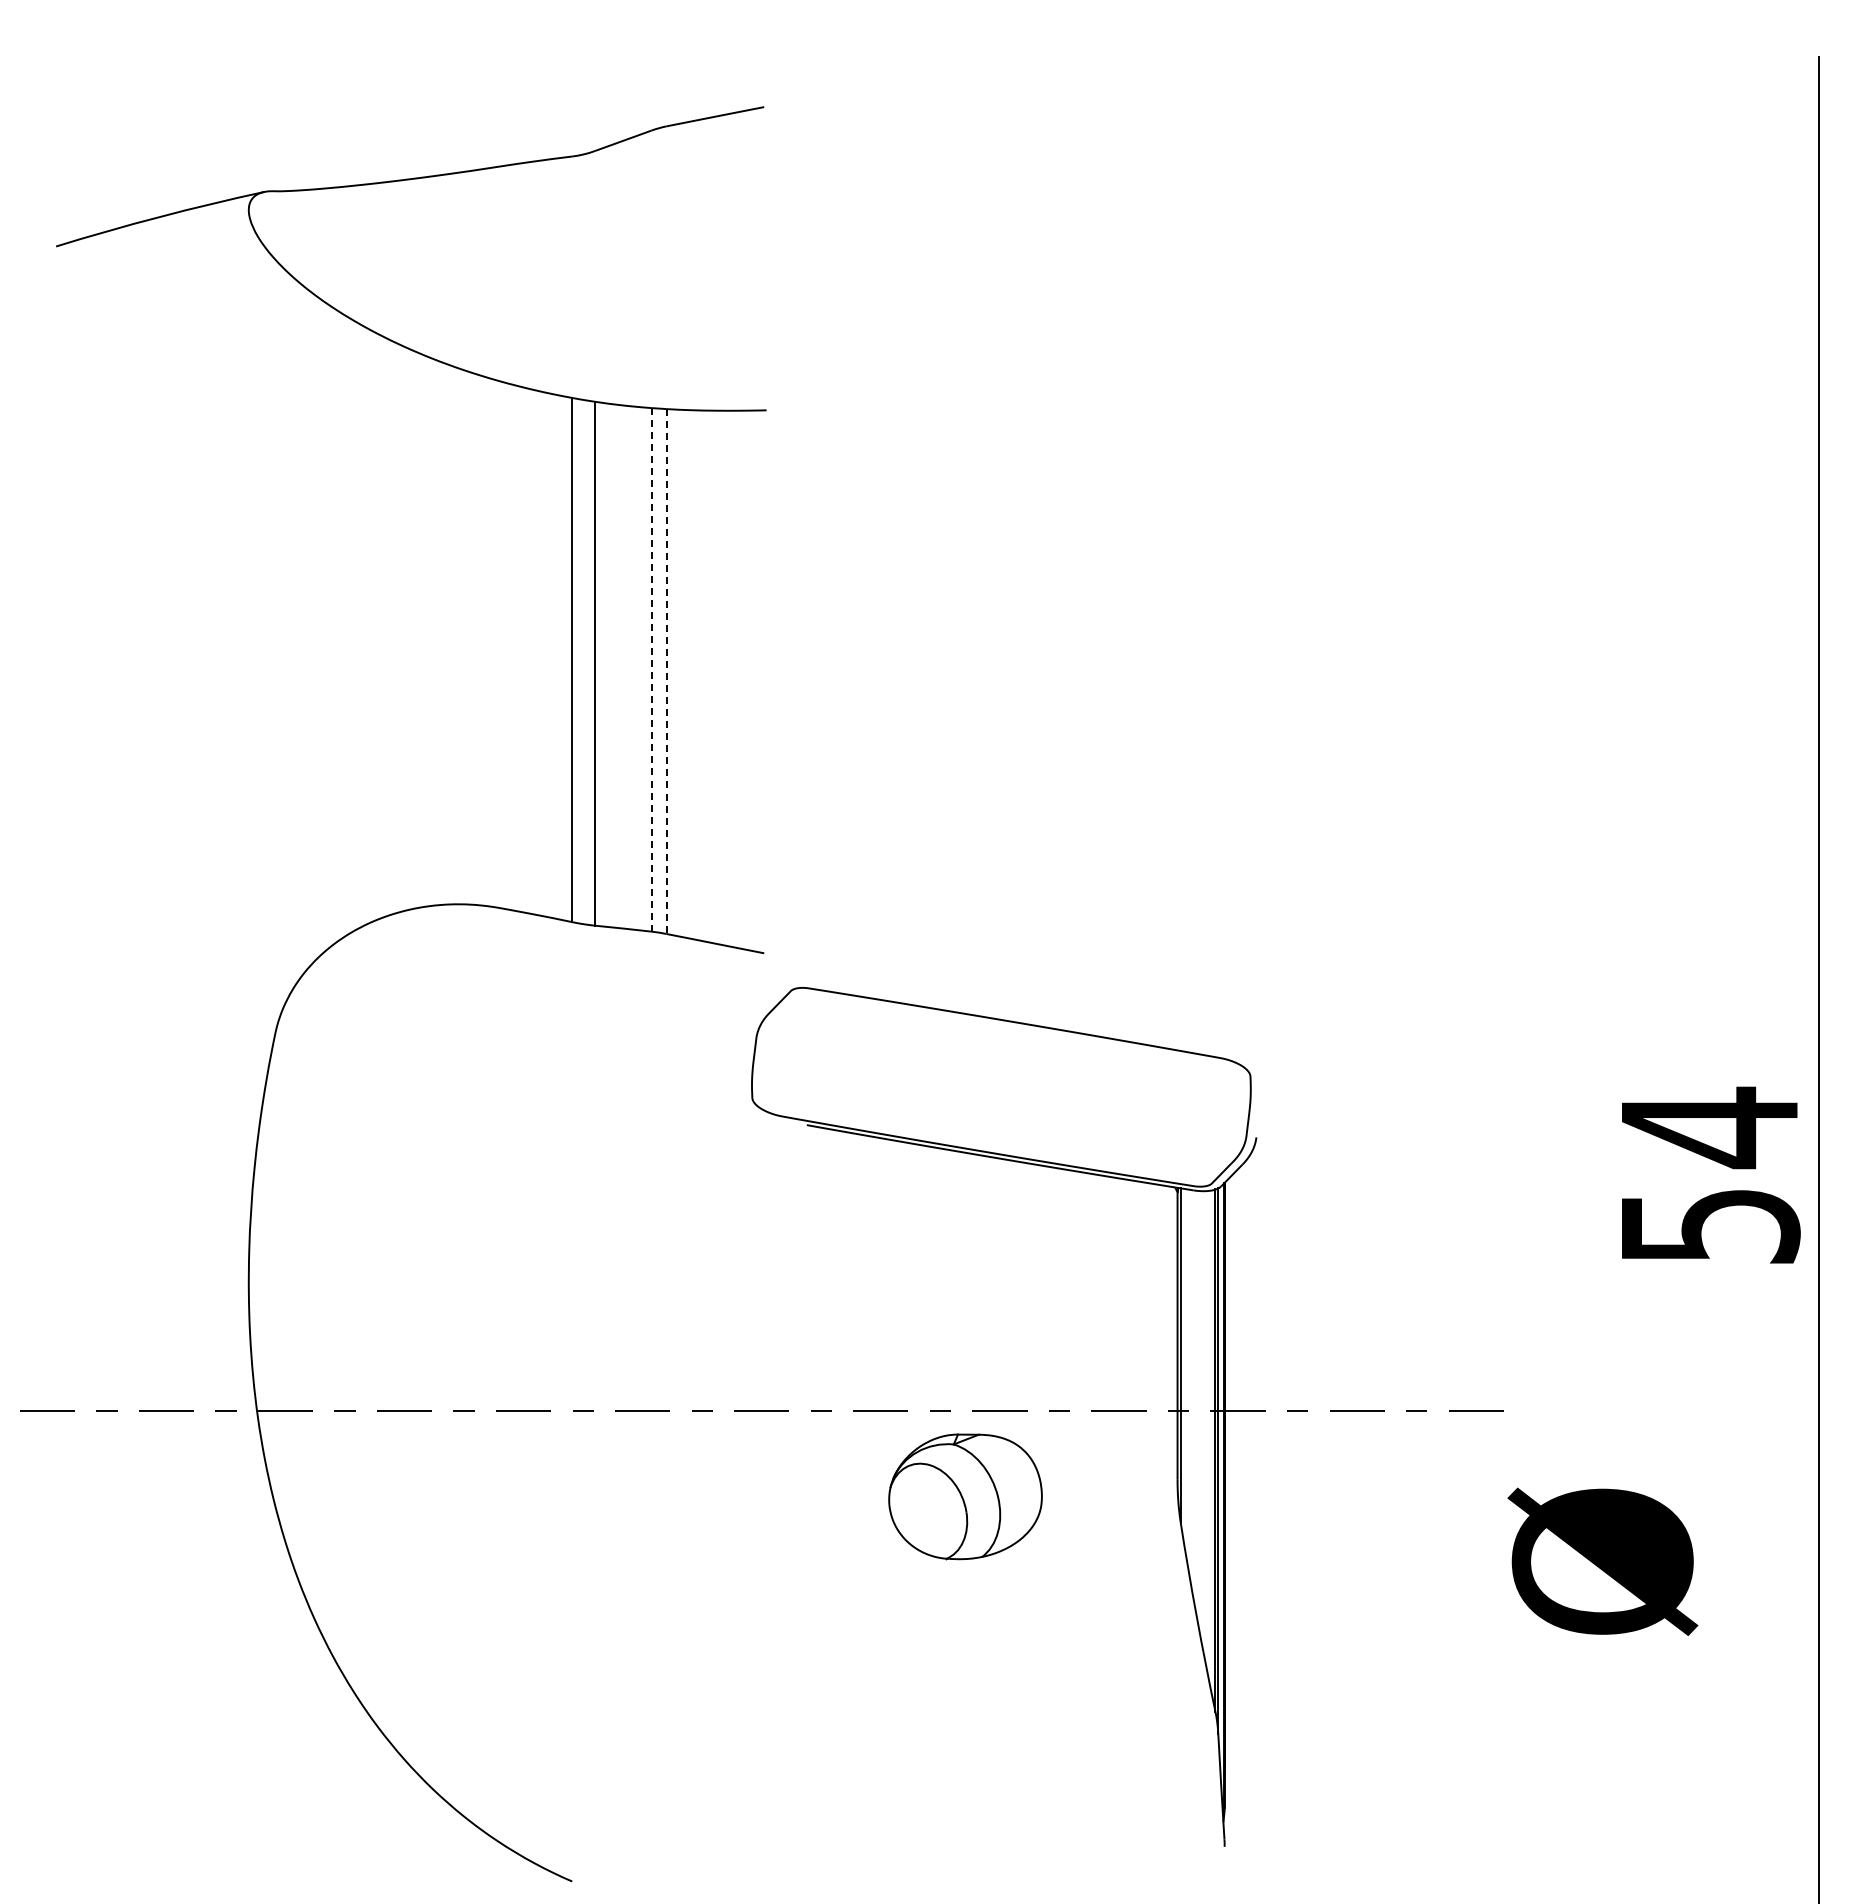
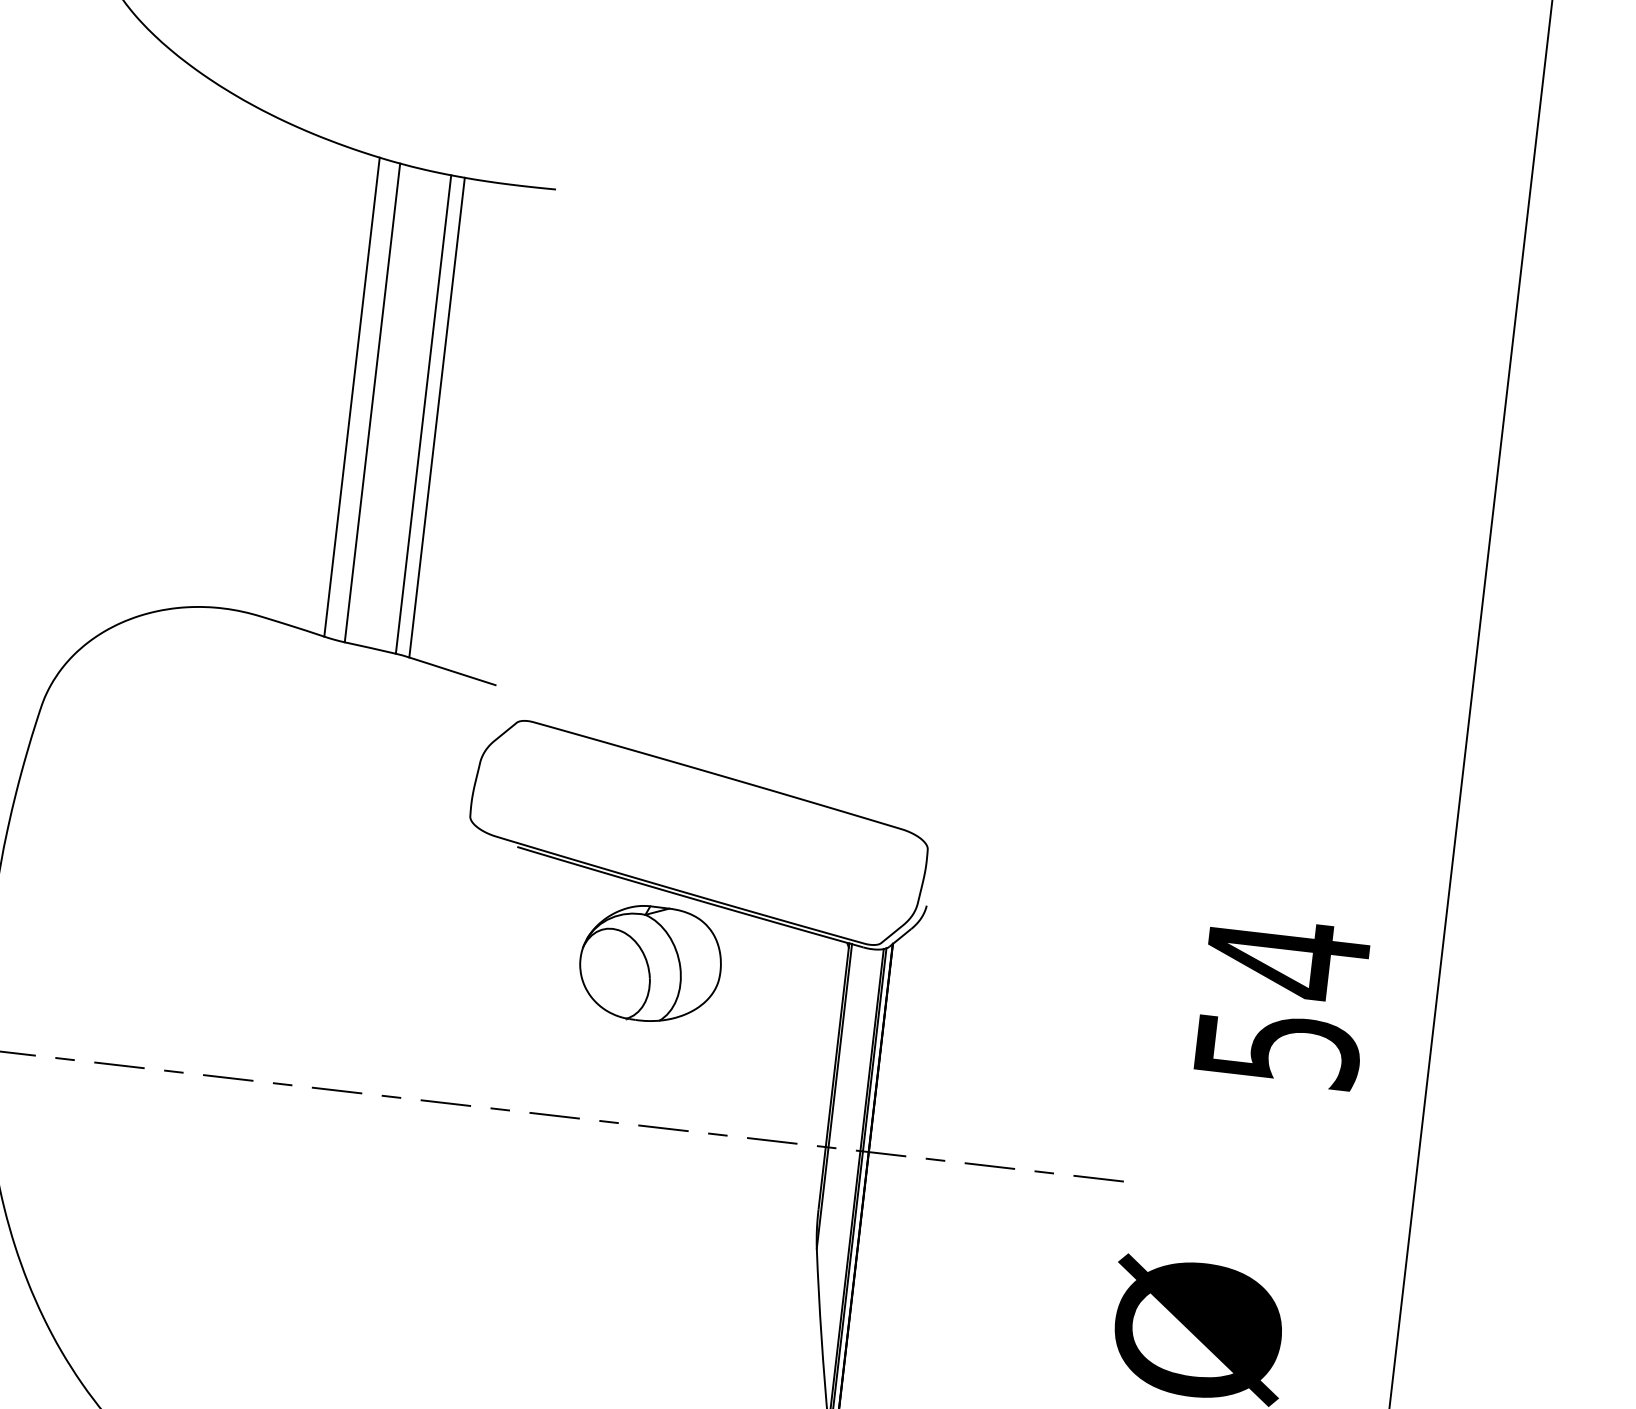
line: (651, 669) -> (423, 414), dashed -> solid
line: (666, 672) -> (436, 418), dashed -> solid
text: (1711, 1174) -> (1284, 1001), moved
part: (965, 1496) -> (650, 963), moved

